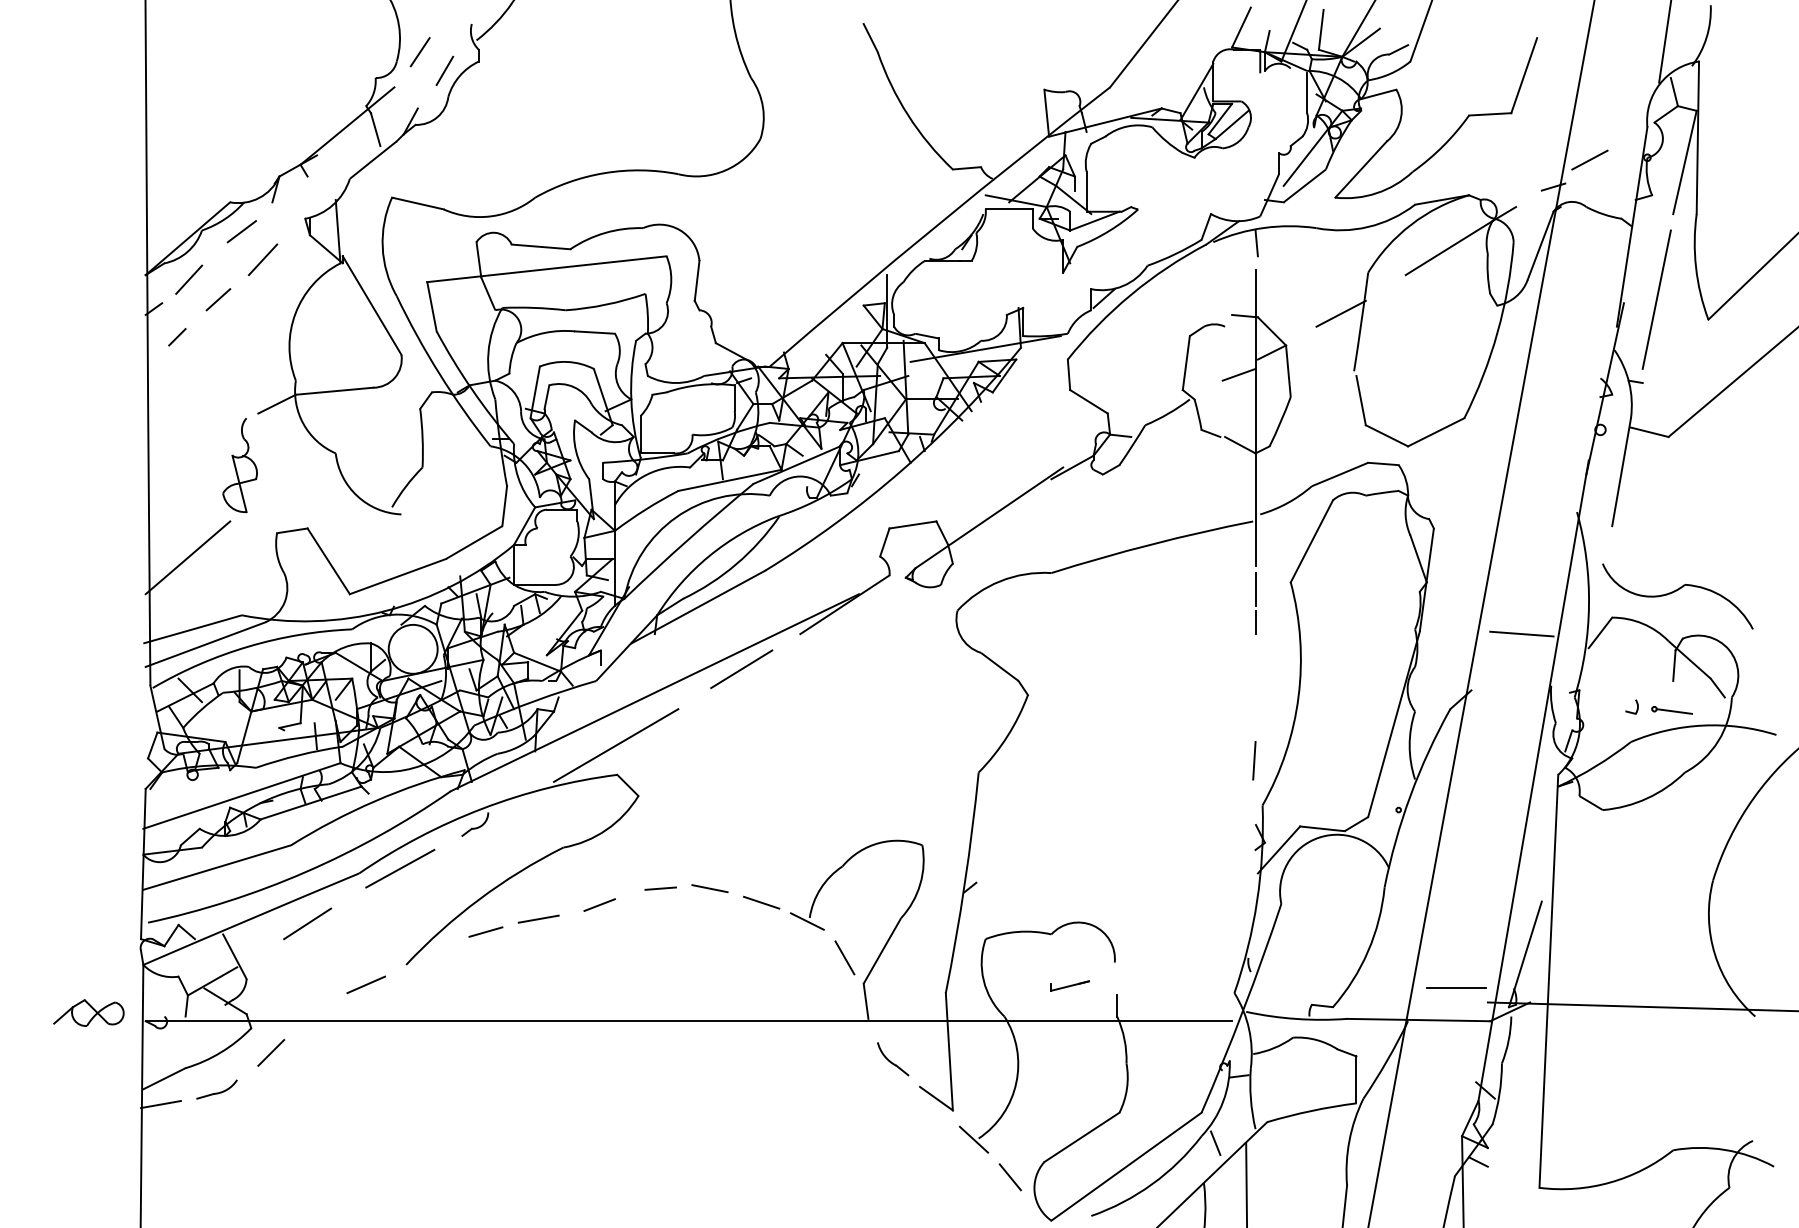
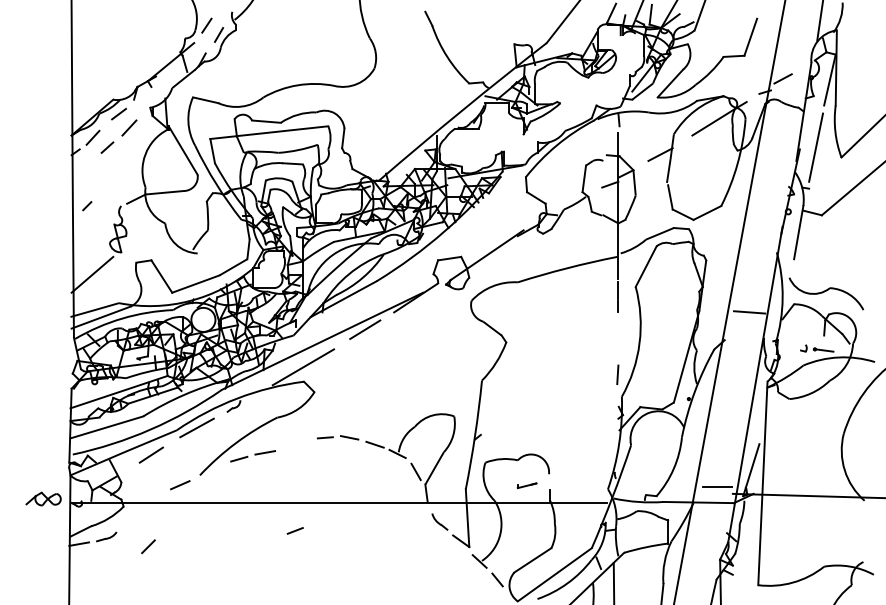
line: (177, 337) -> (87, 206), moved
line: (598, 904) -> (294, 530), moved
line: (271, 1052) -> (148, 546), moved

